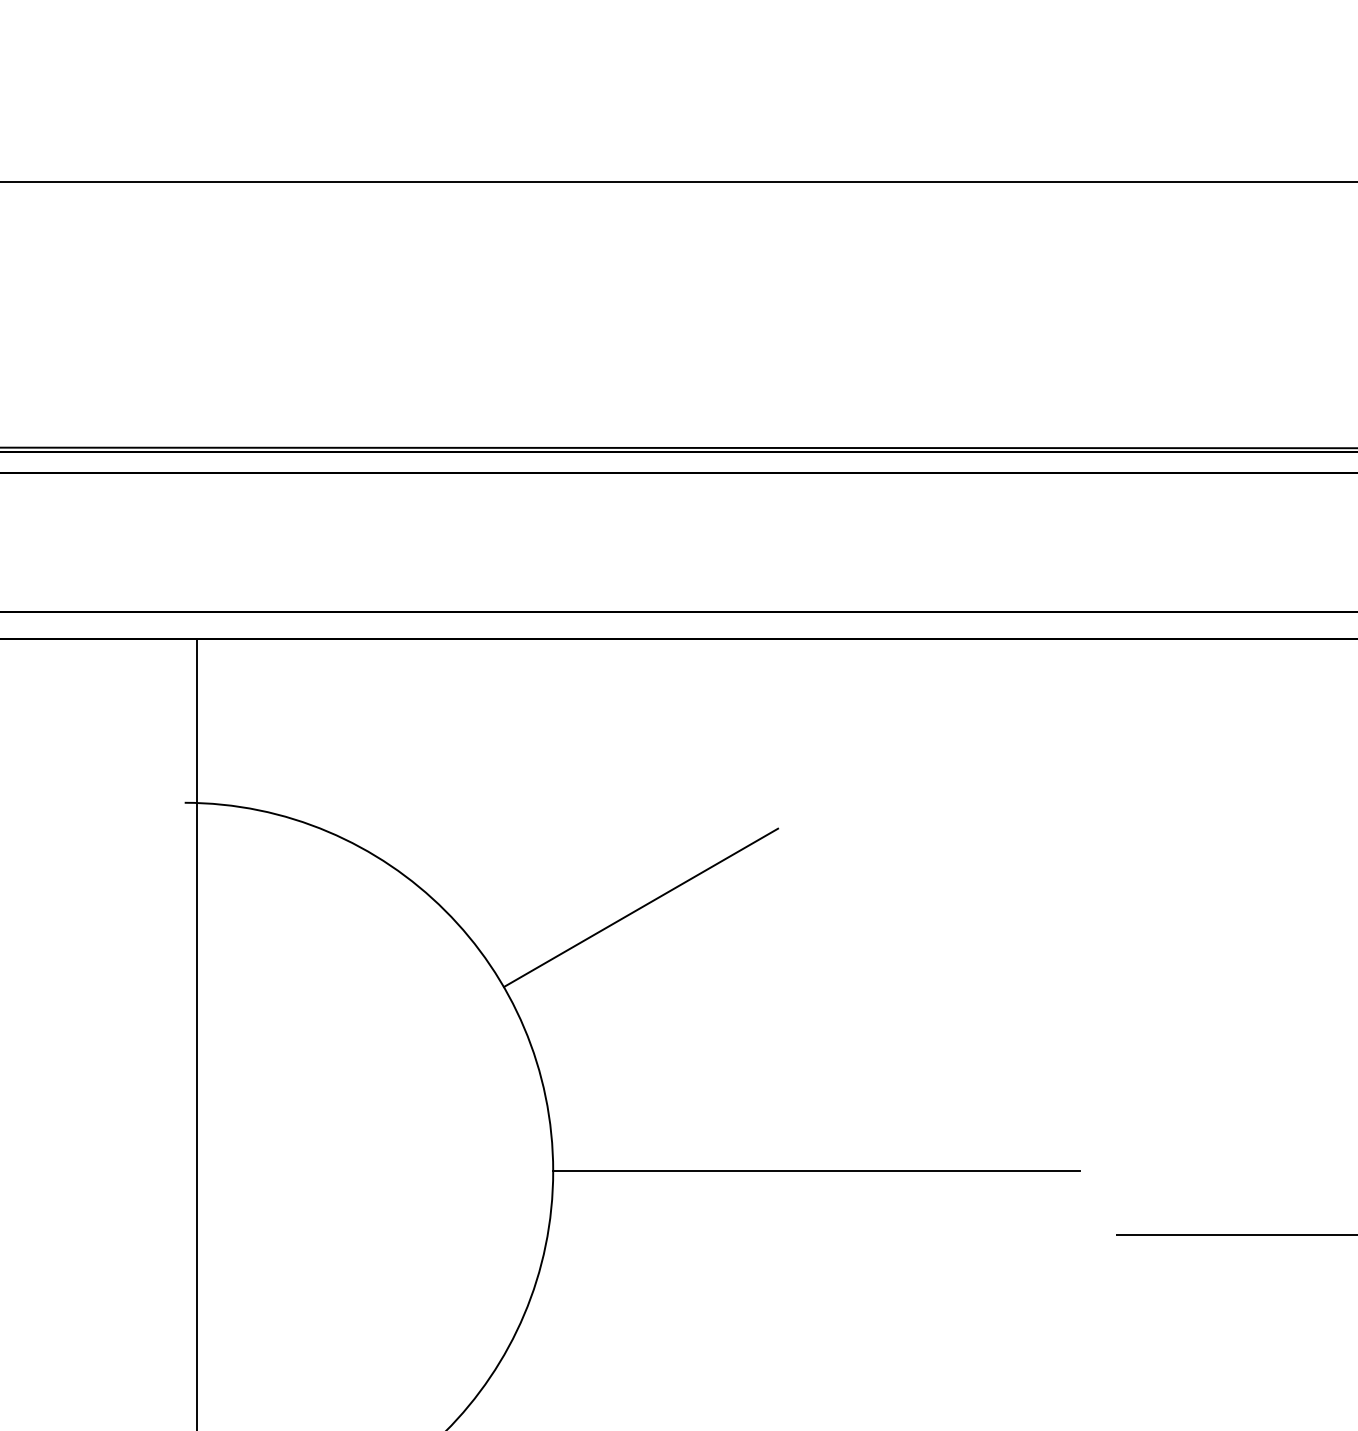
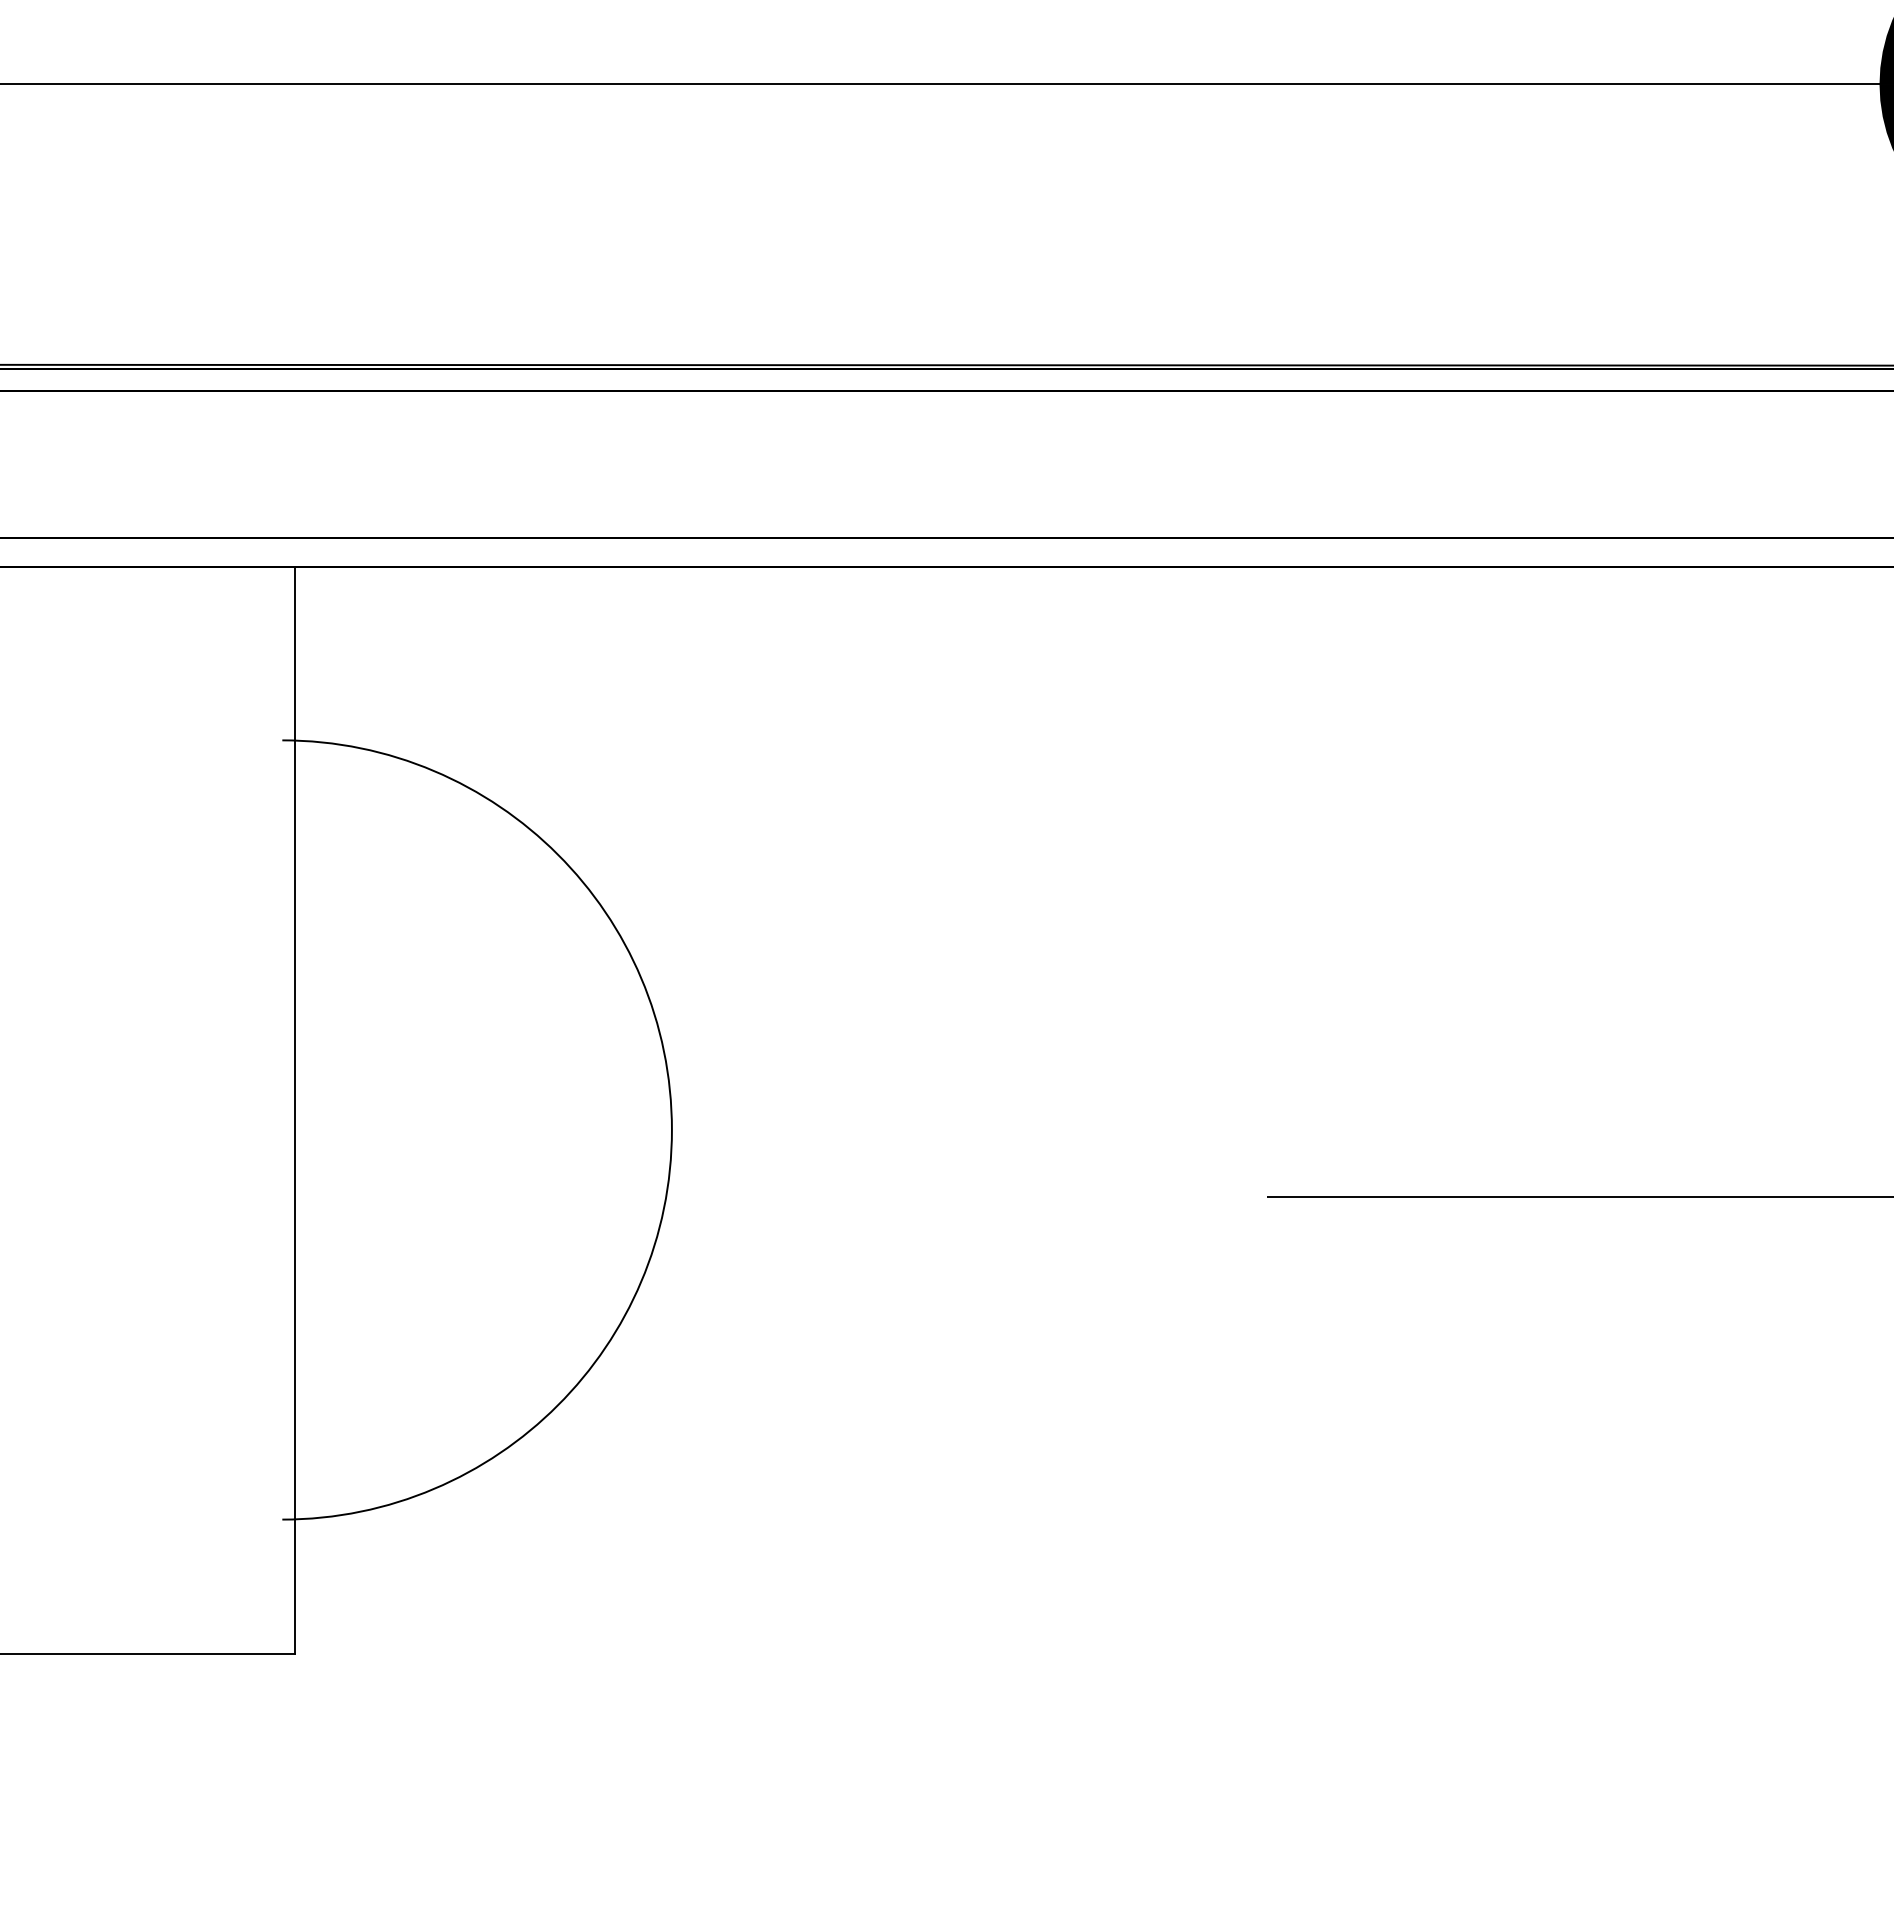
line: (640, 907) -> (764, 851), removed
line: (815, 1170) -> (949, 1129), removed

